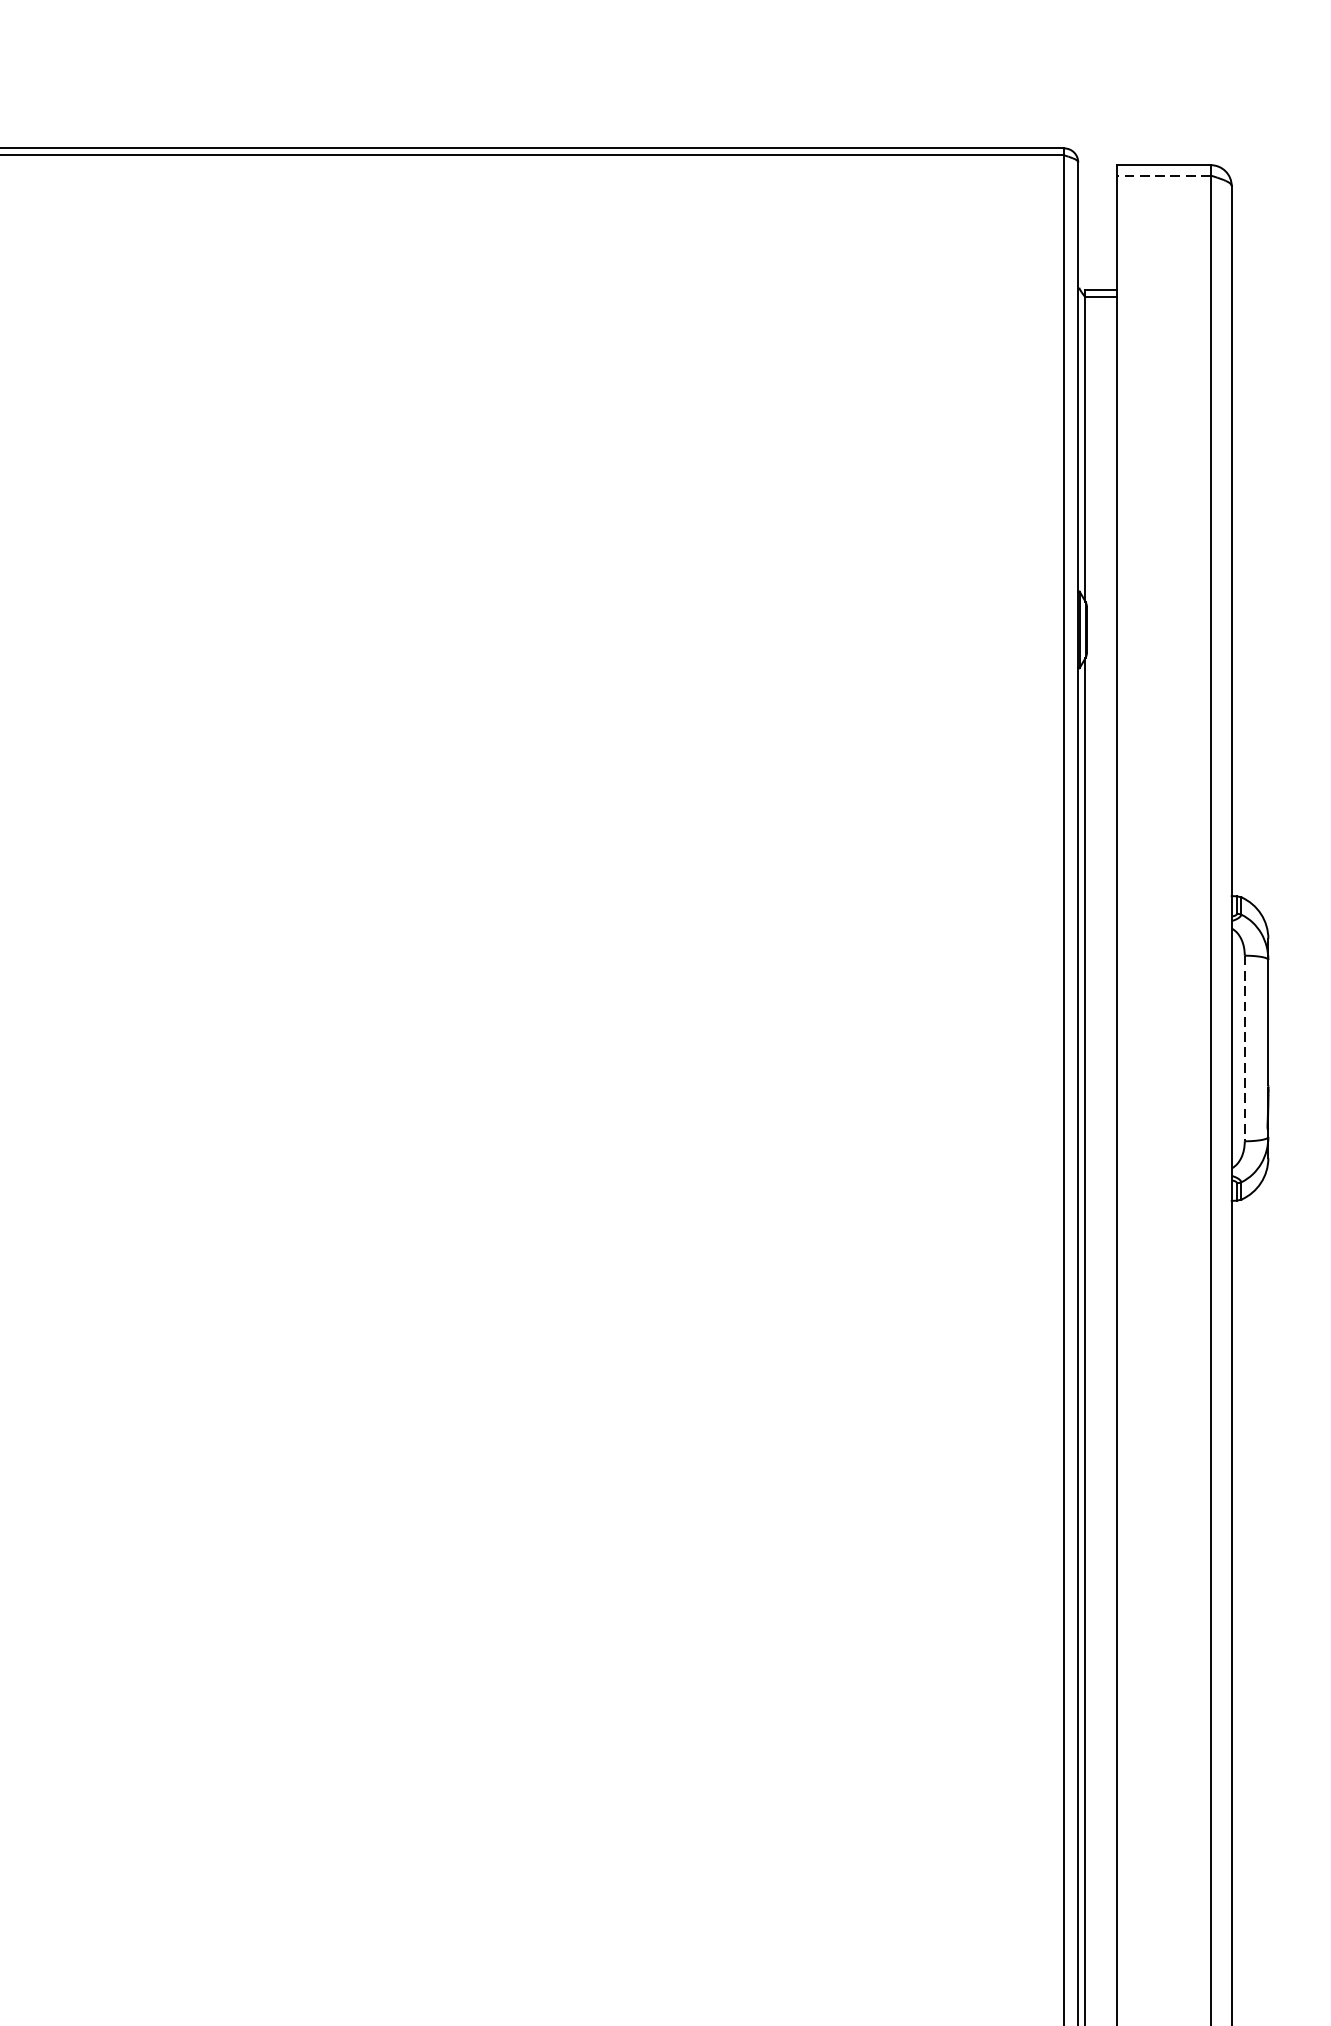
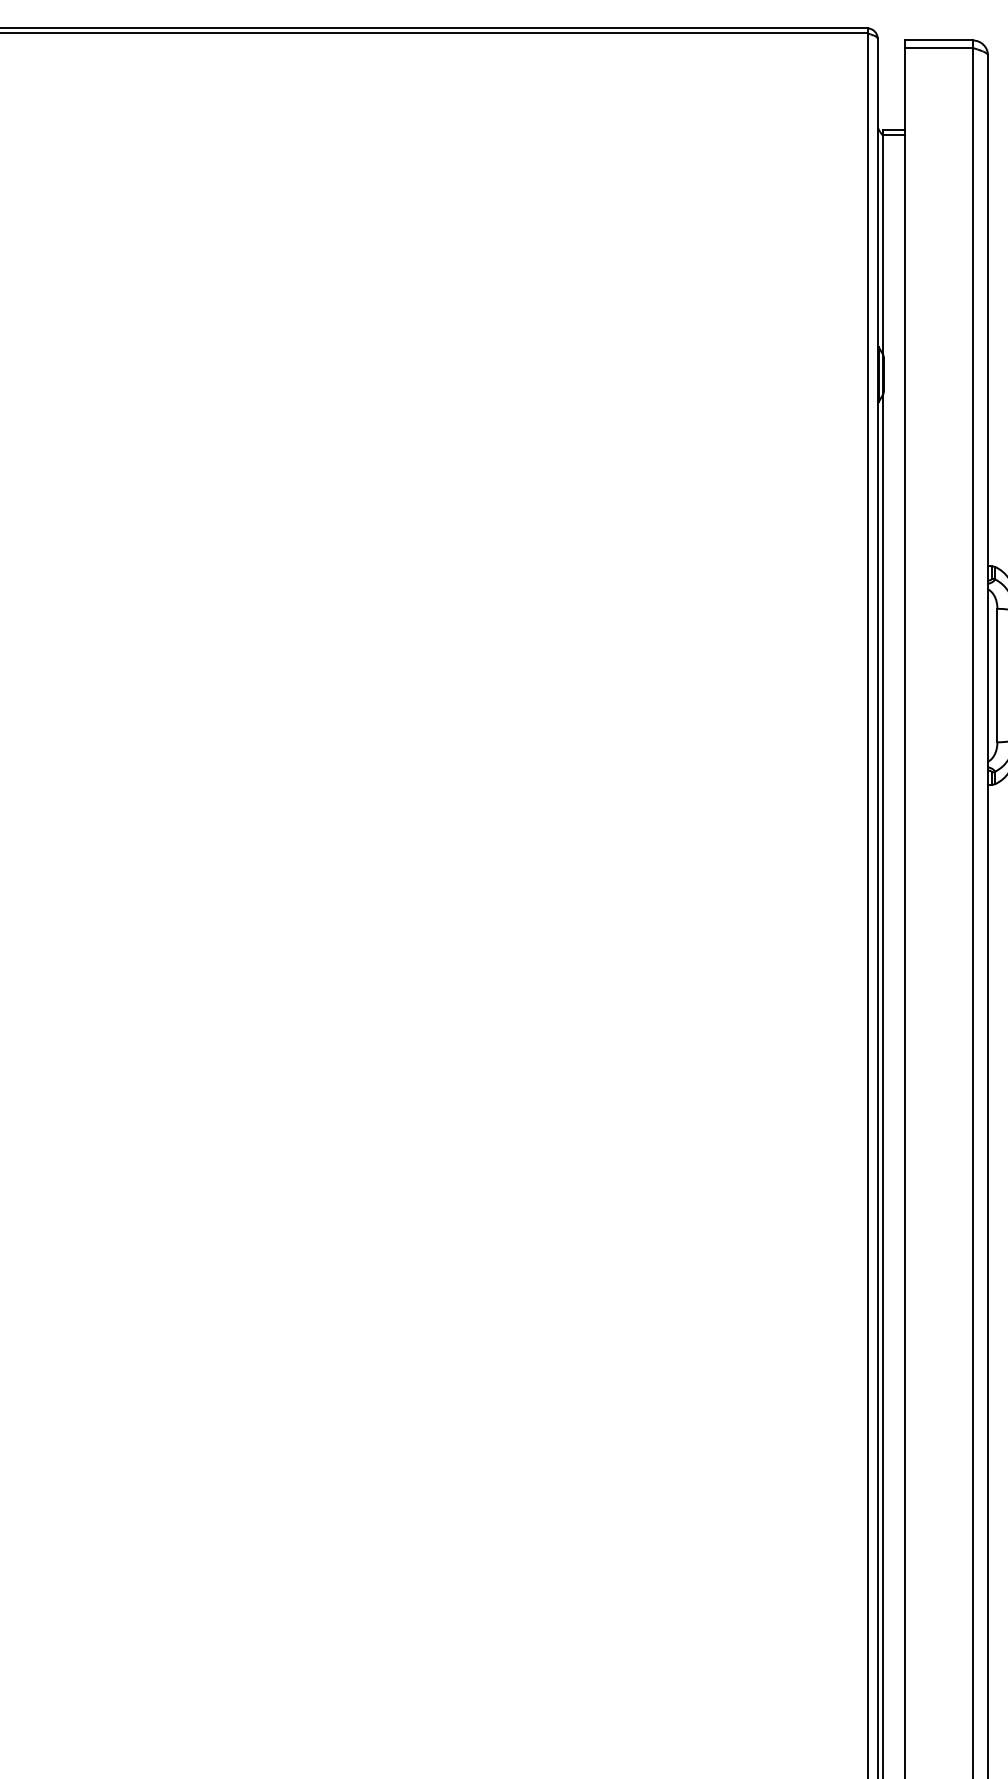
line: (1164, 176) -> (939, 48), dashed -> solid
line: (1244, 1048) -> (997, 675), dashed -> solid

